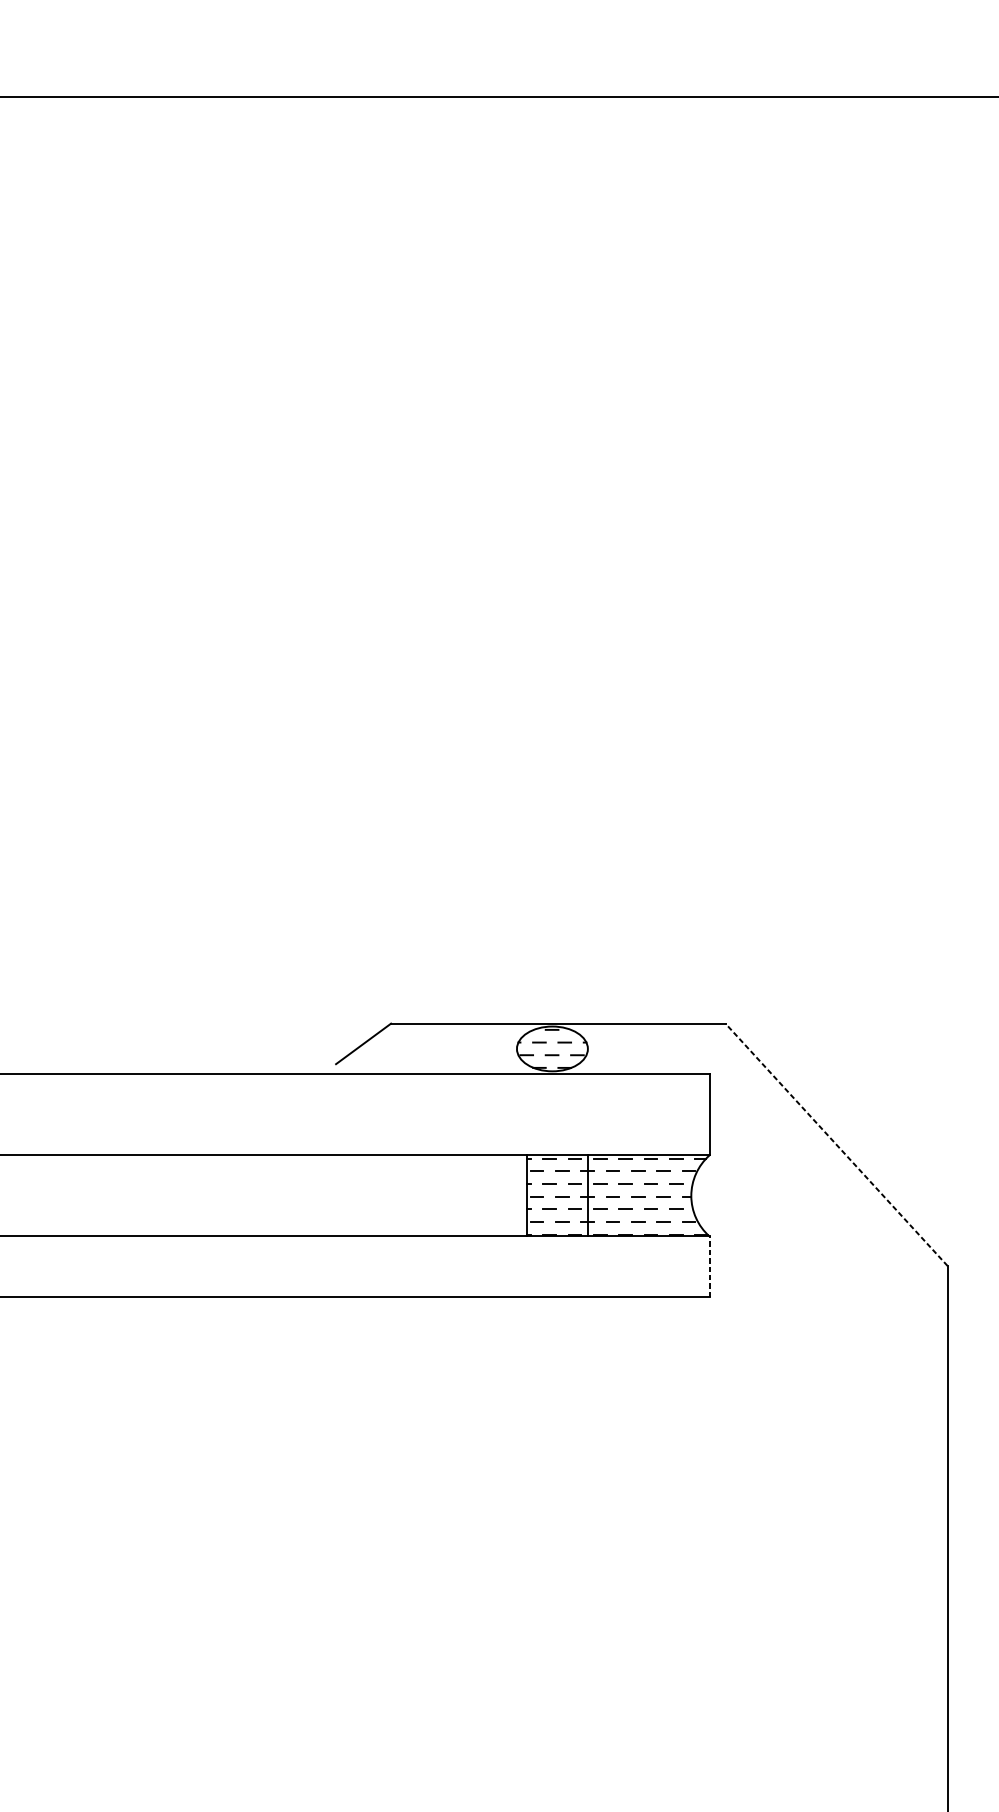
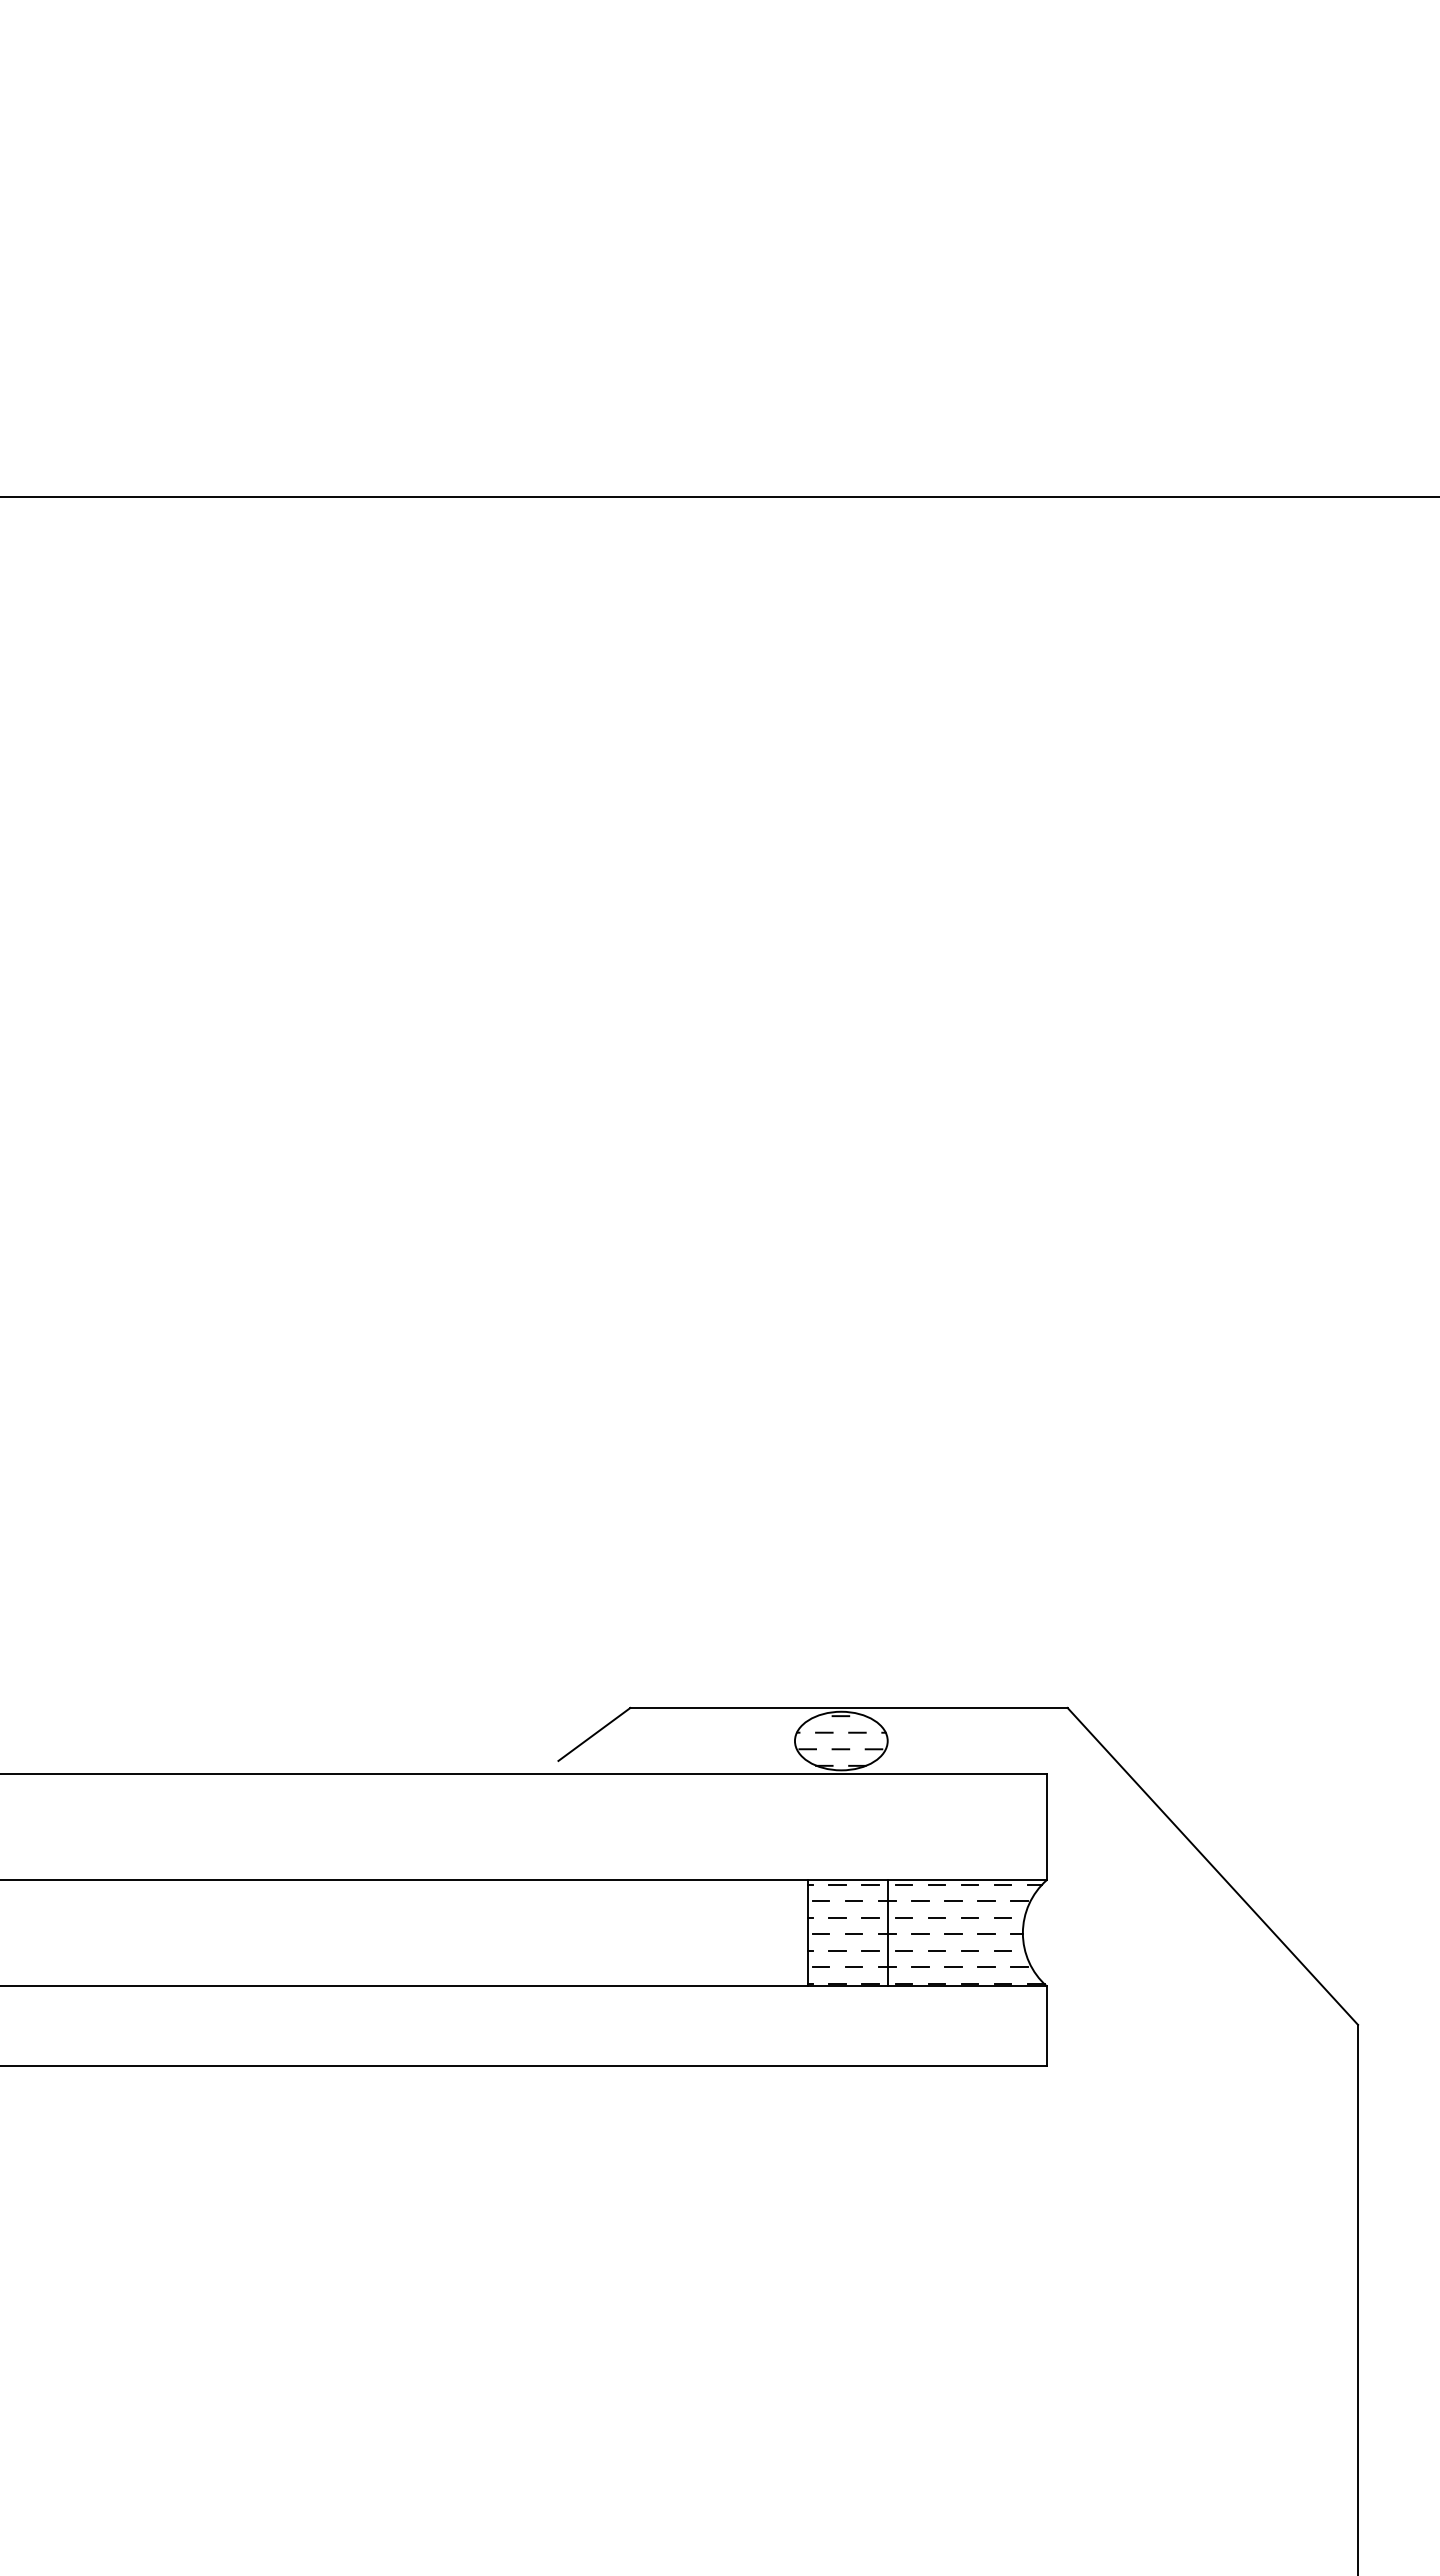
line: (836, 1144) -> (1212, 1866), dashed -> solid
line: (709, 1266) -> (1046, 2025), dashed -> solid

